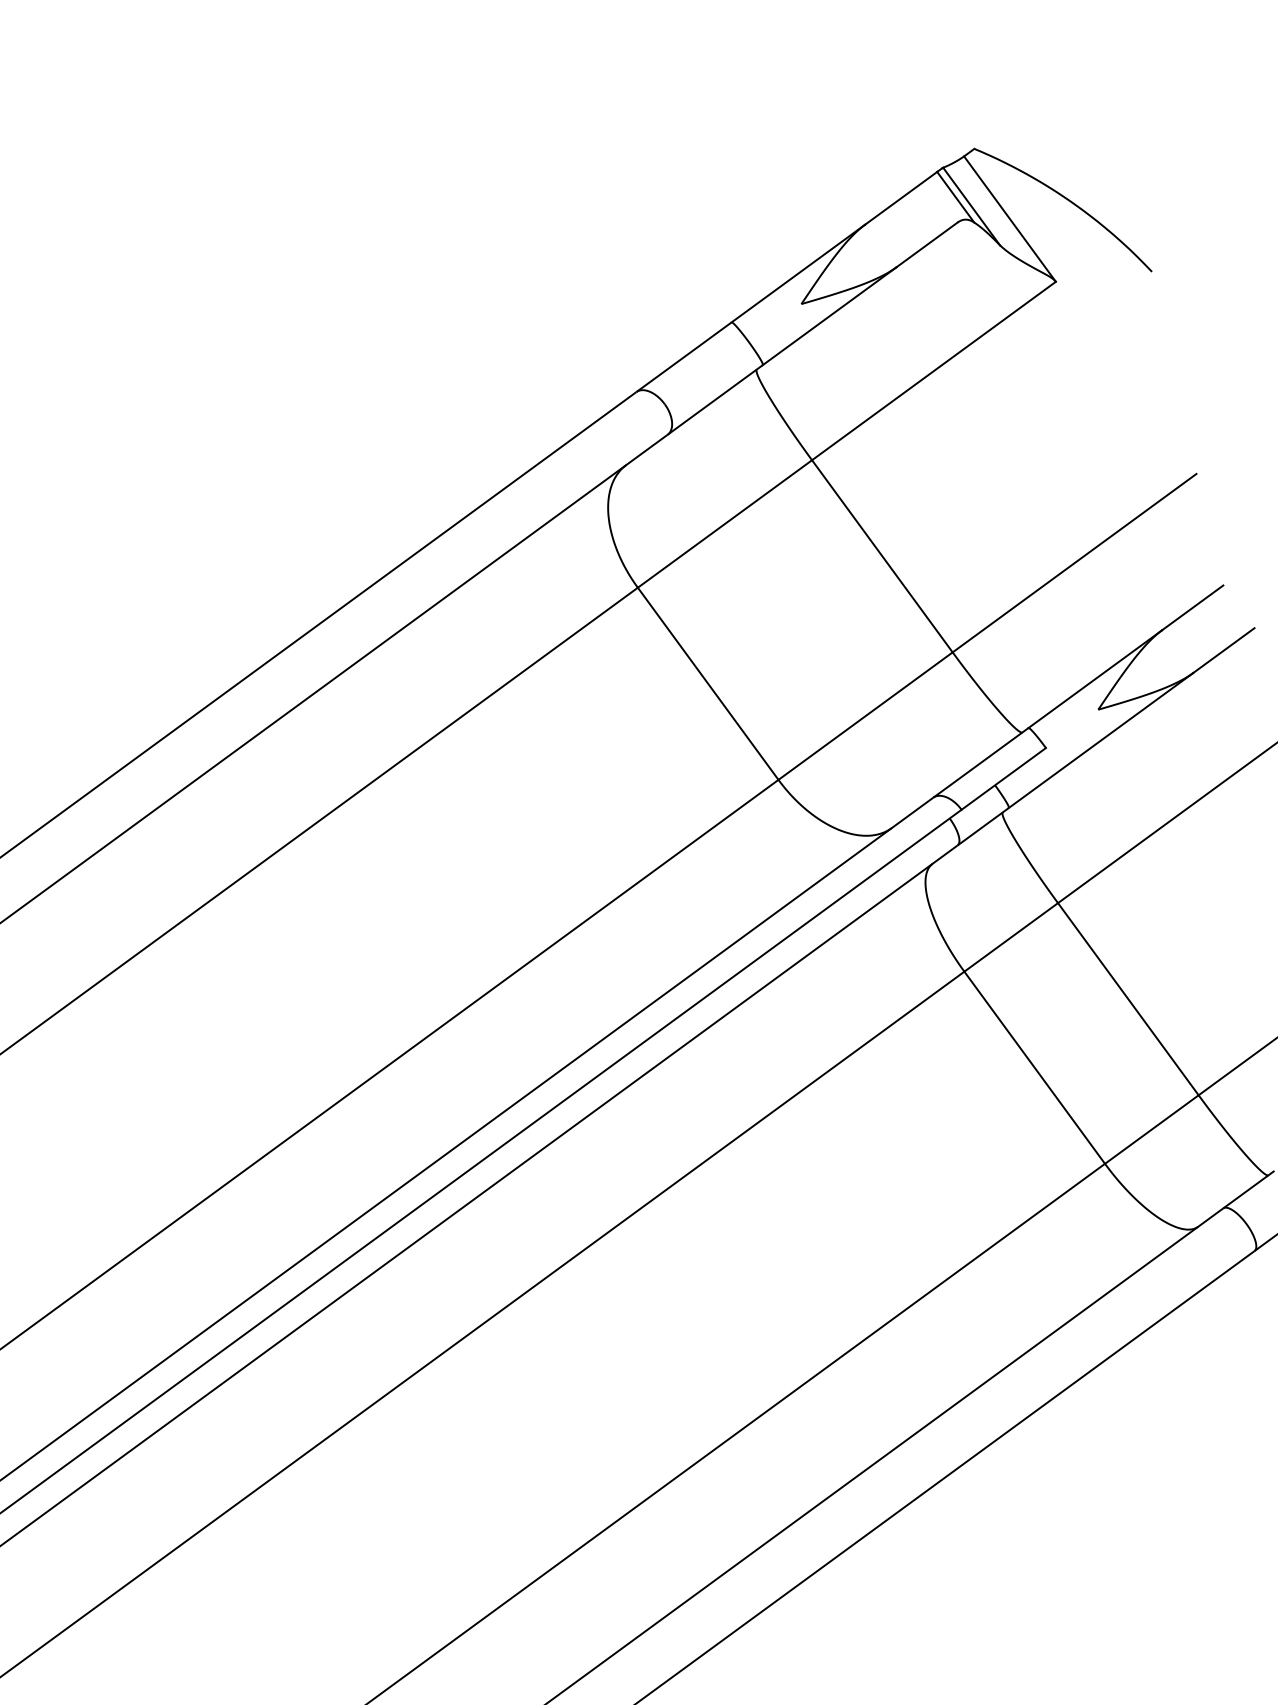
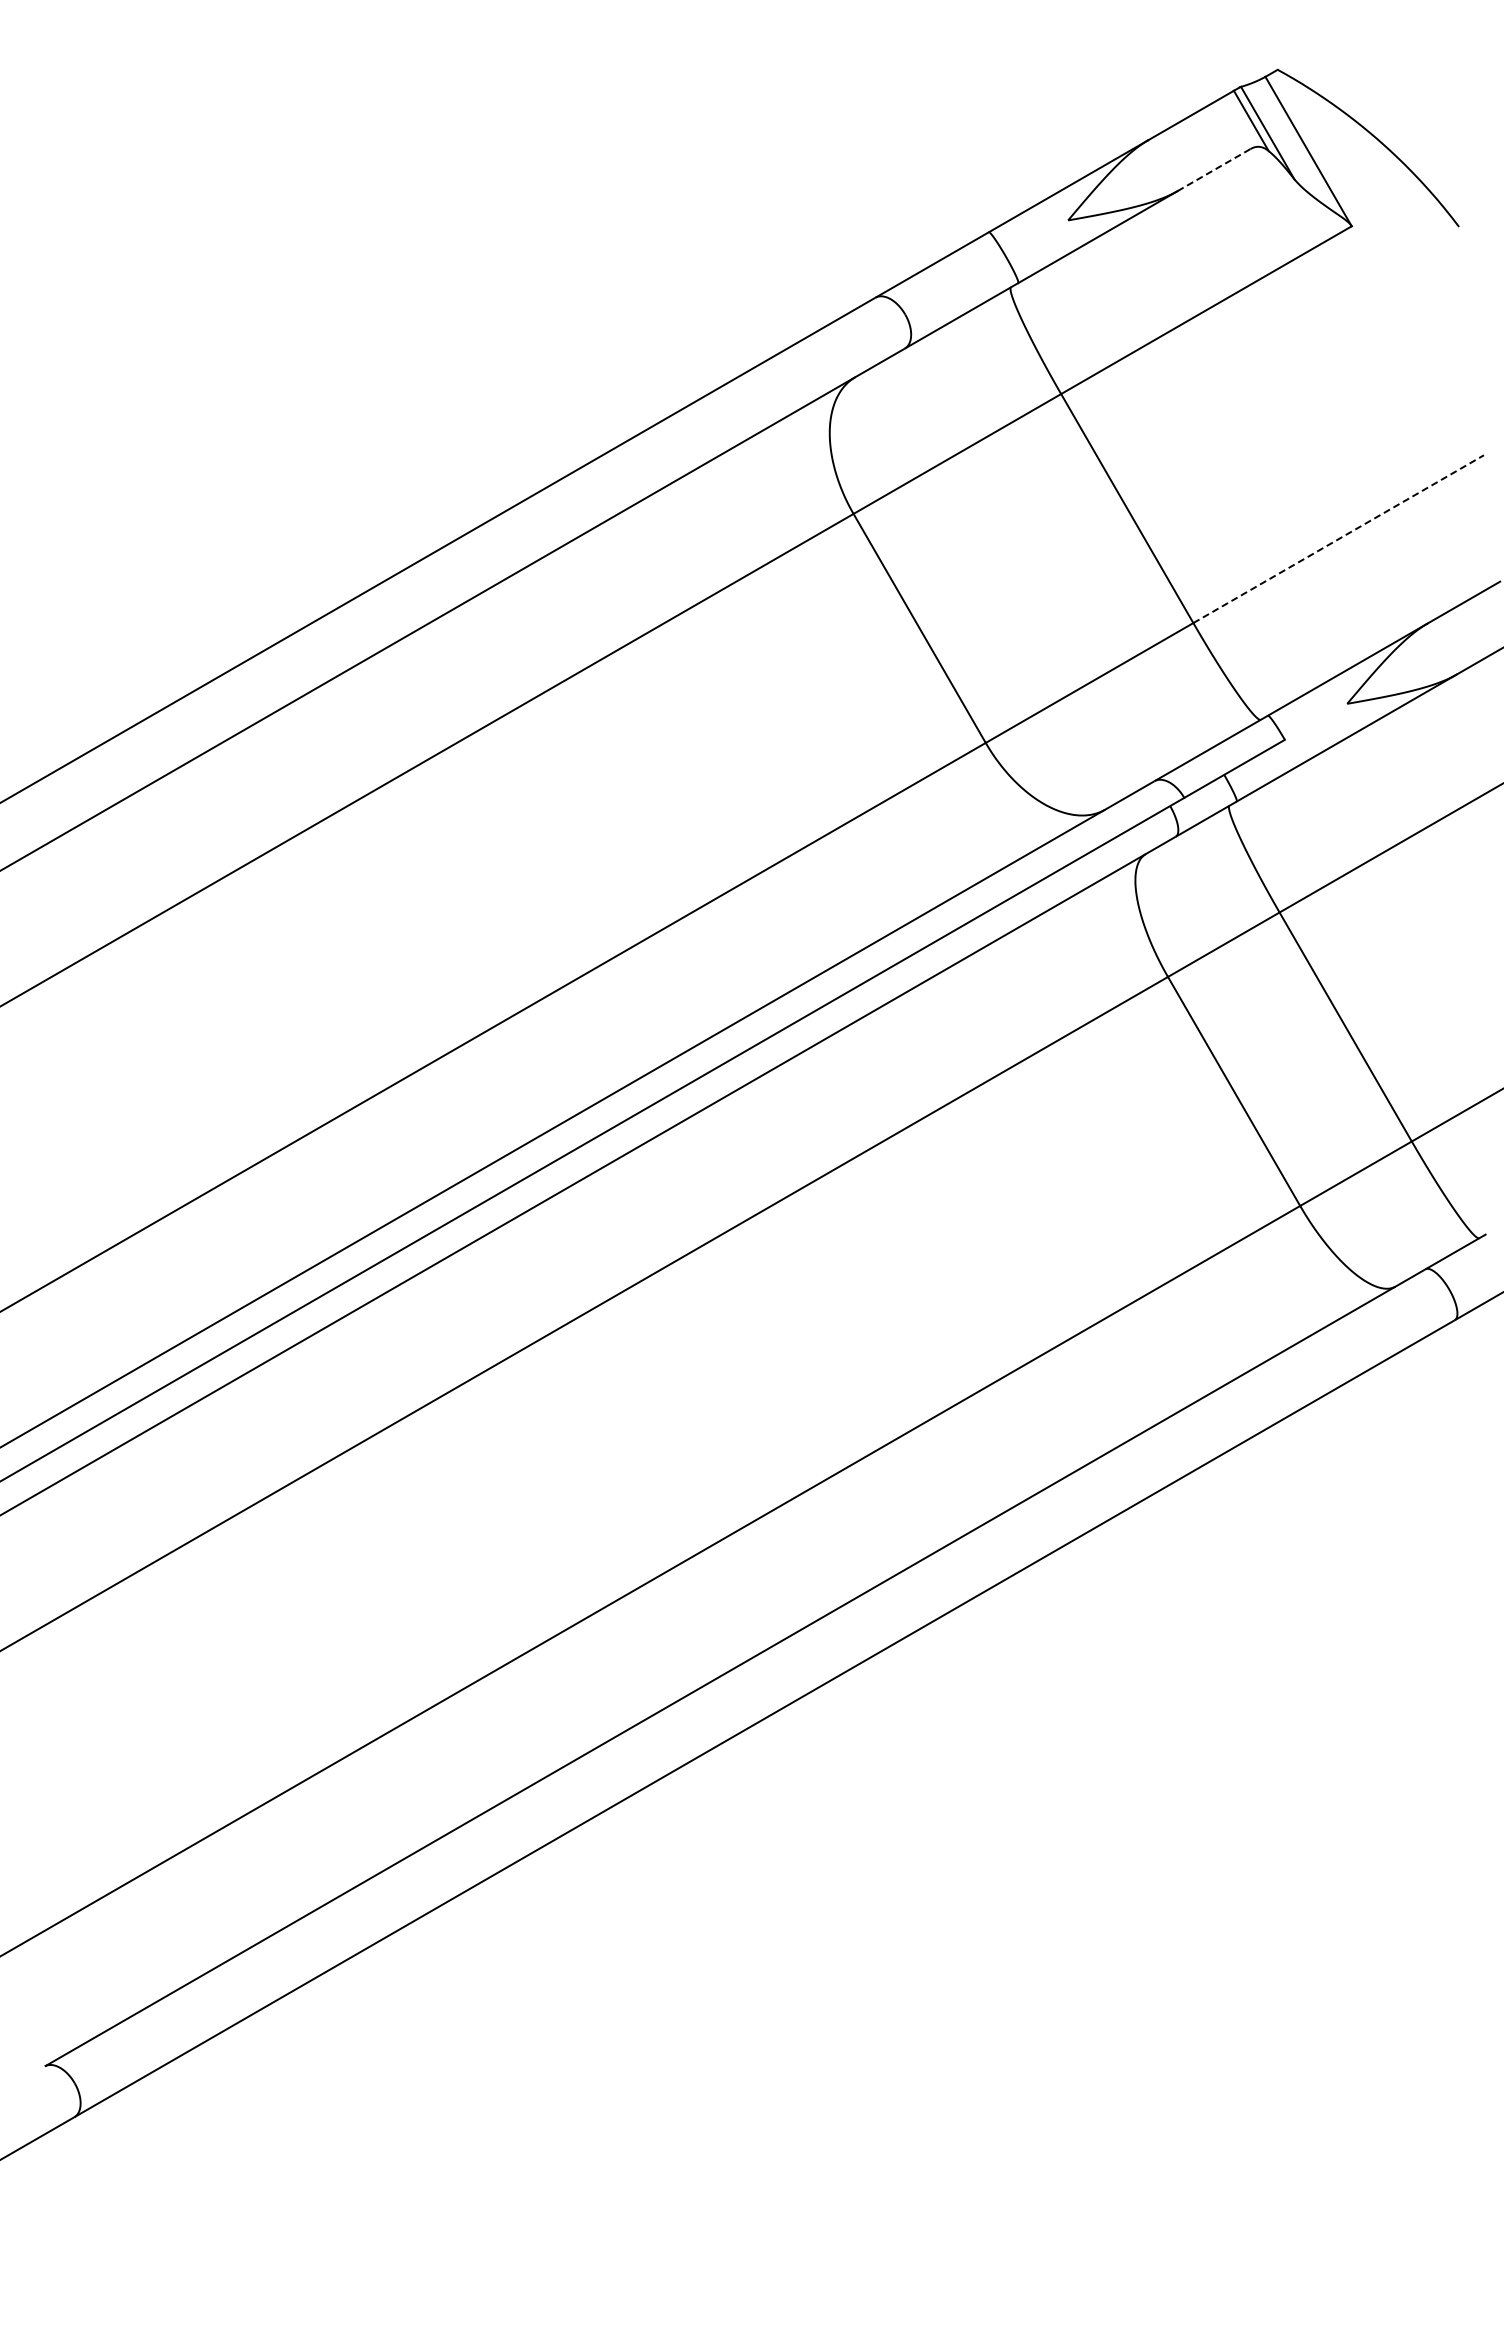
line: (927, 244) -> (1214, 169), solid -> dashed
line: (1074, 563) -> (1338, 539), solid -> dashed

